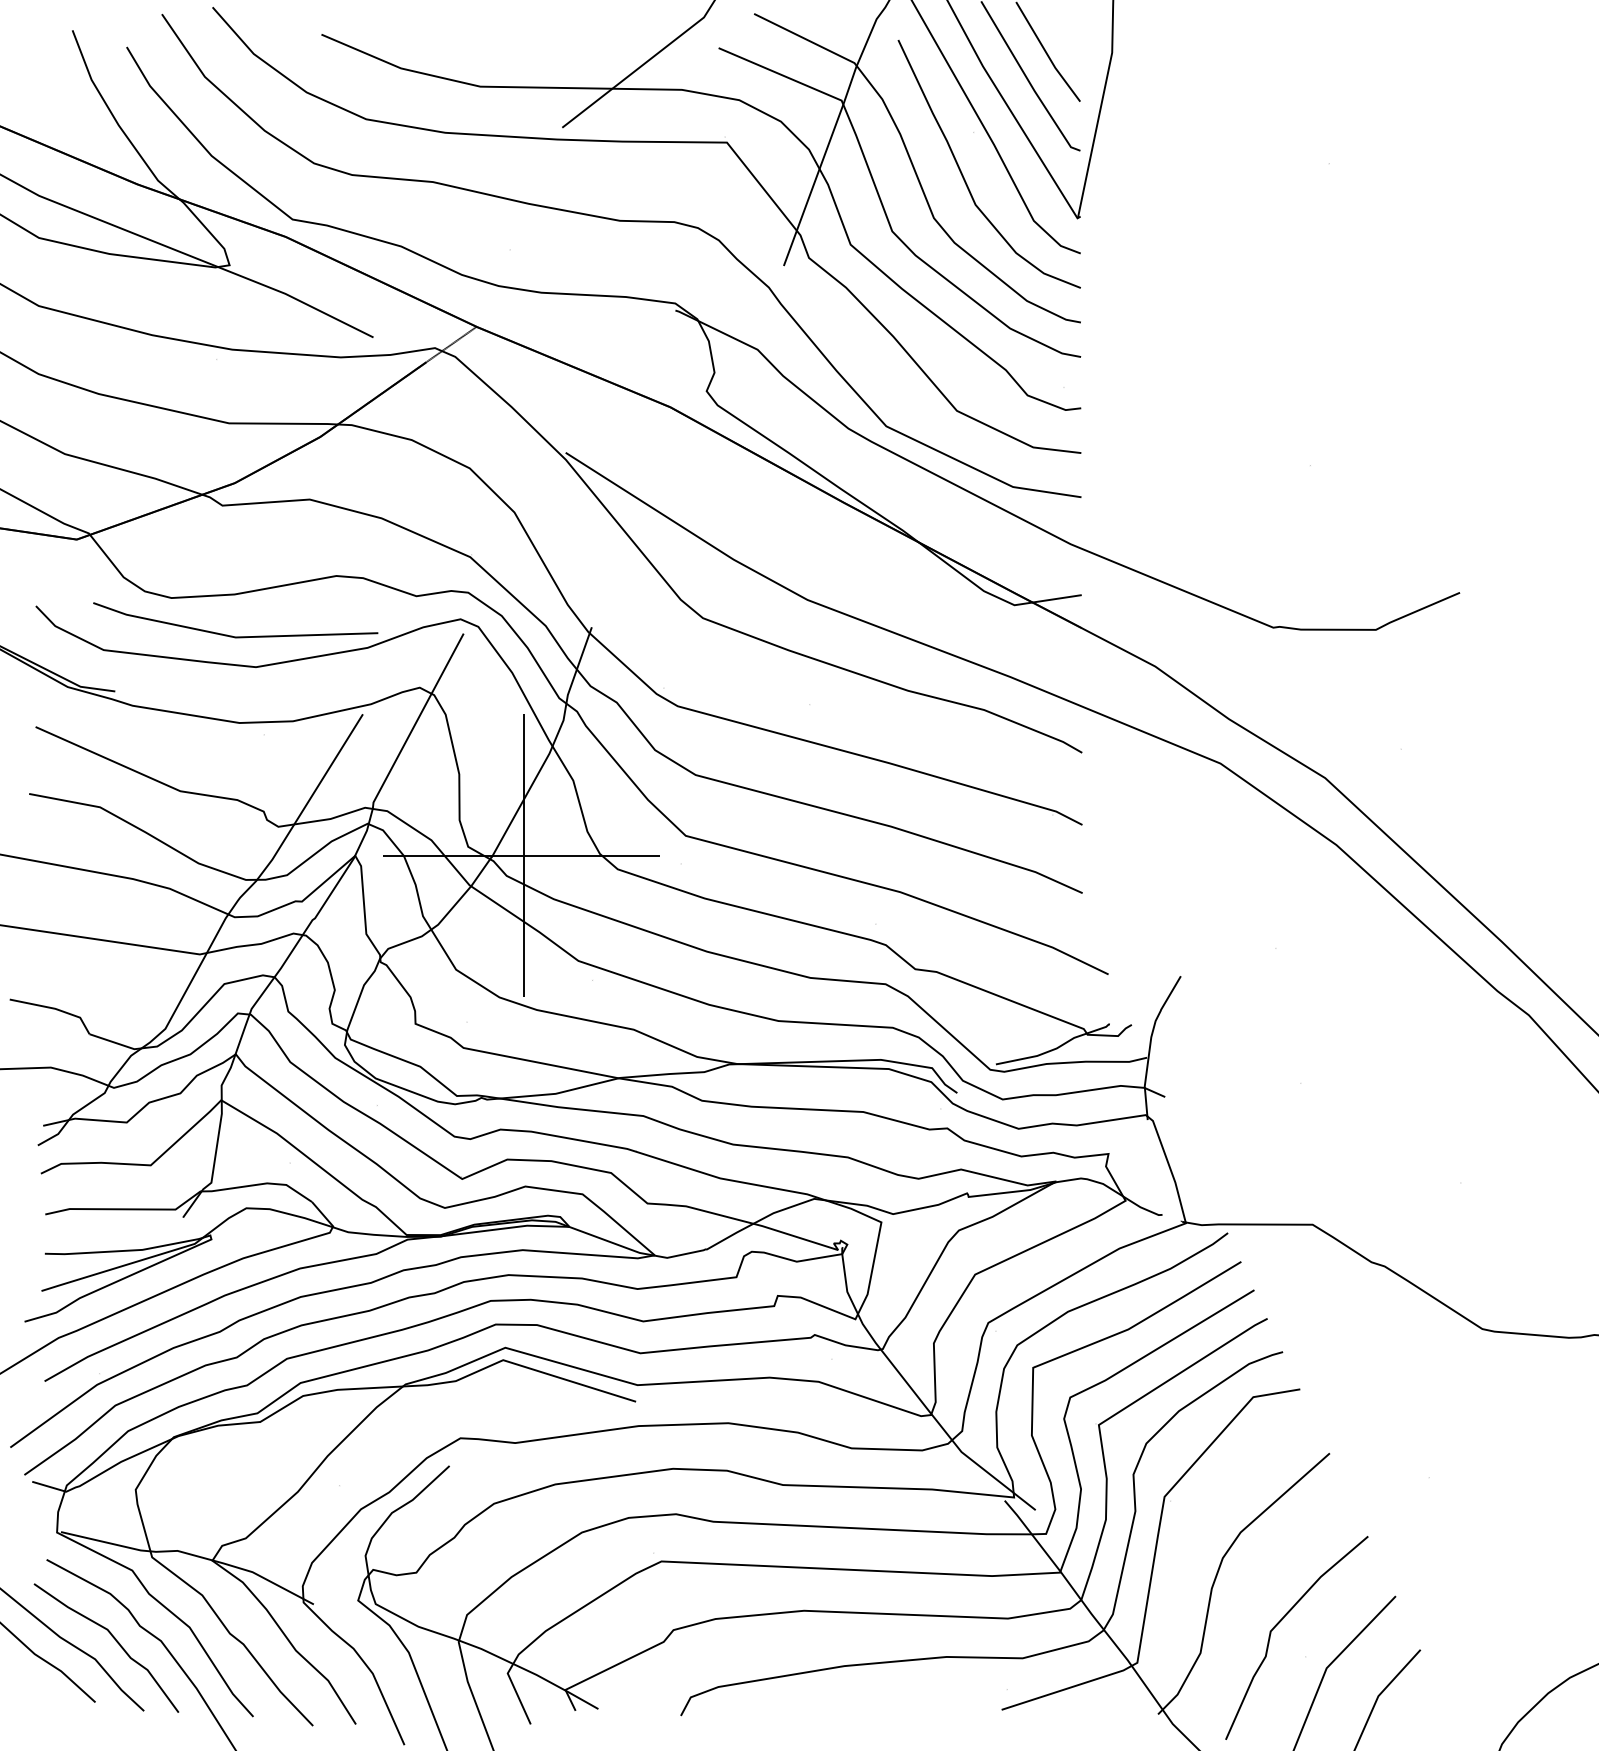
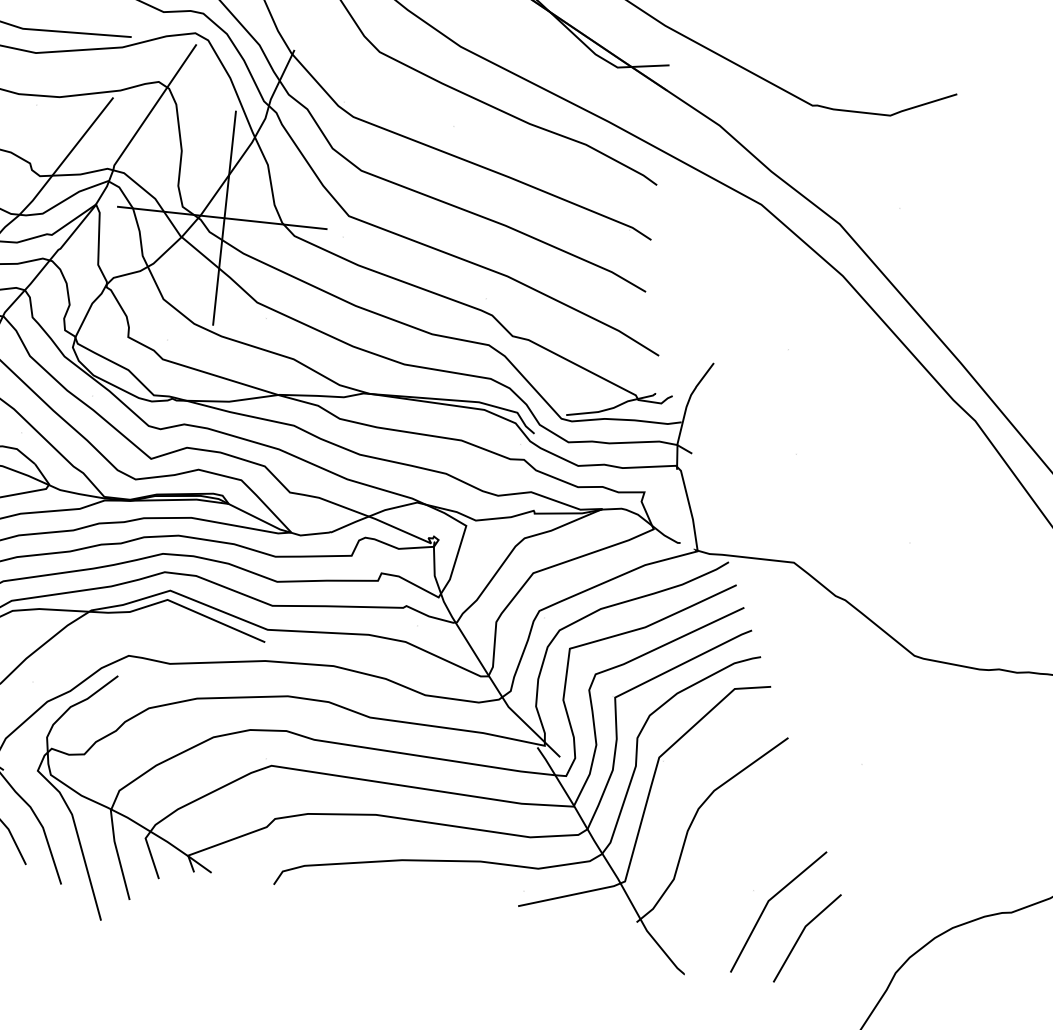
curve: (1281, 1621) -> (738, 861), removed

